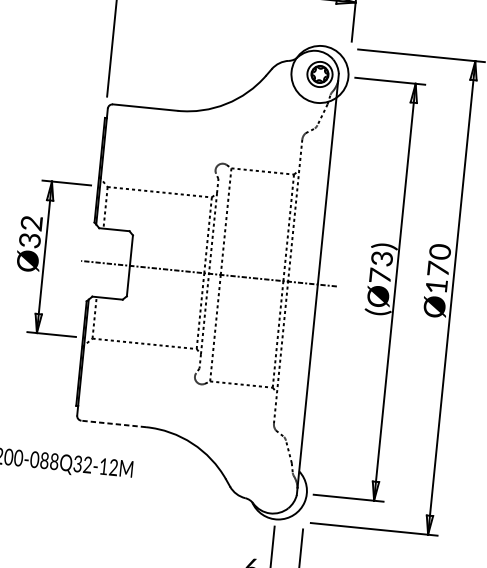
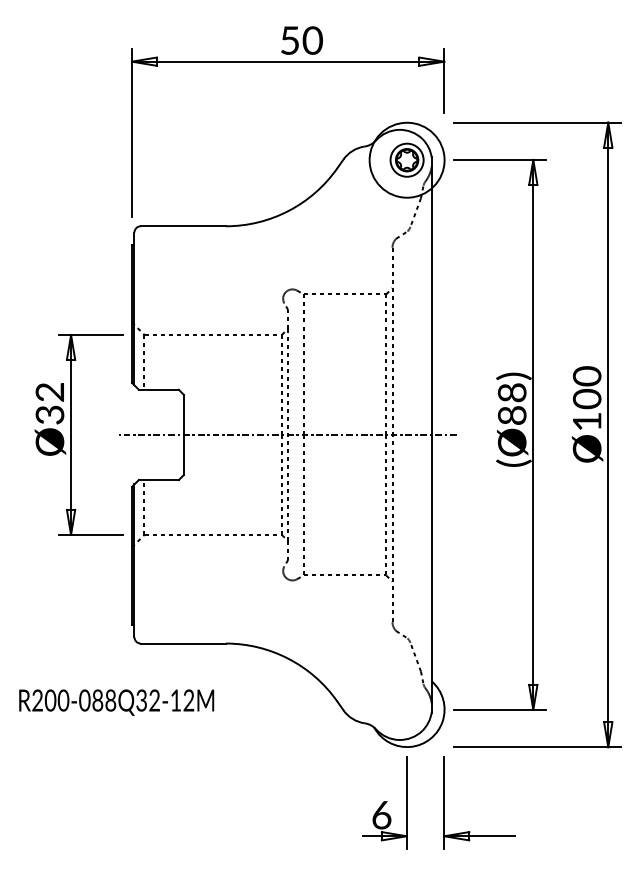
text: (380, 266) -> (511, 403), (Ø73) -> (Ø88)
text: (437, 268) -> (586, 398), Ø170 -> Ø100
line: (113, 423) -> (183, 643), dashed -> solid

